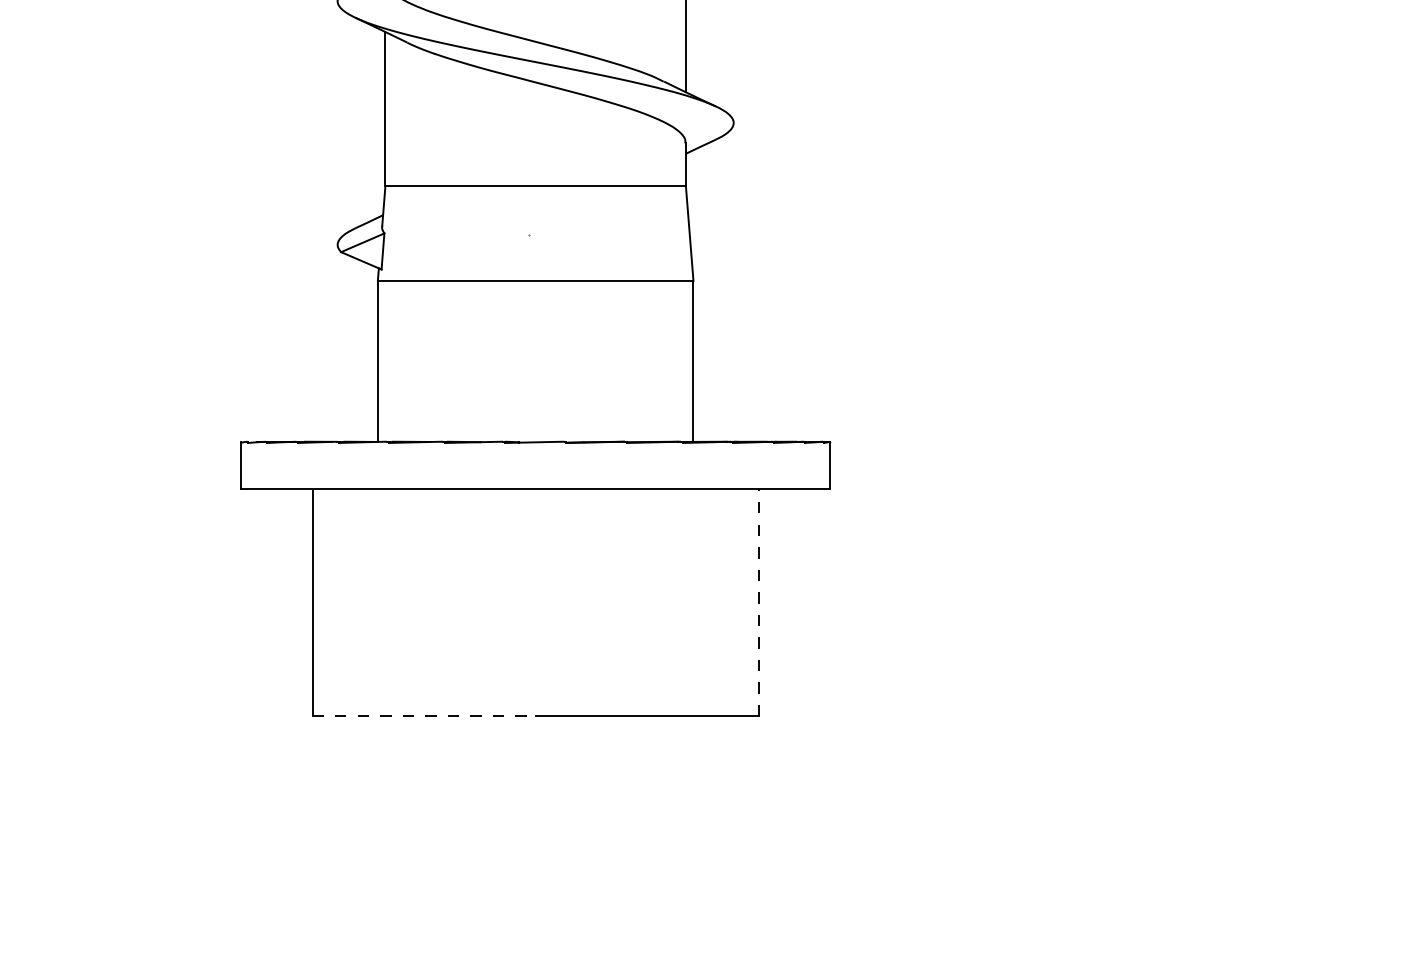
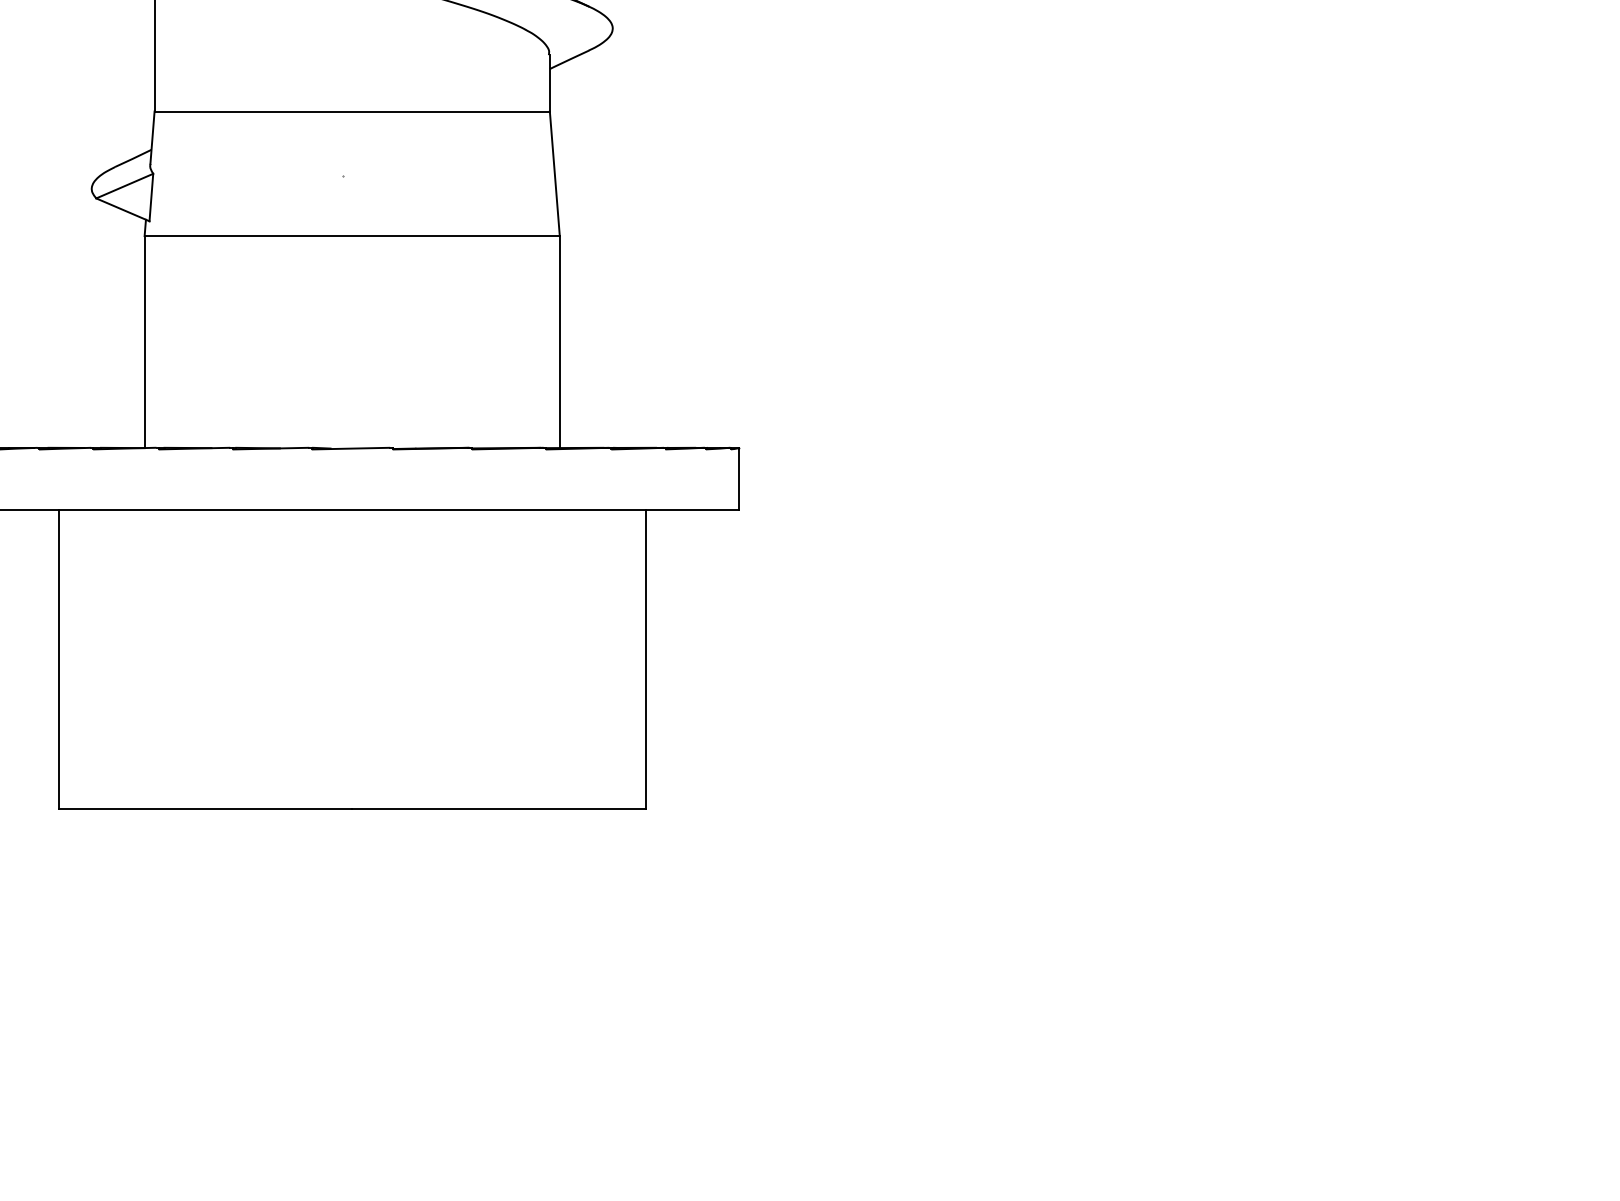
line: (758, 602) -> (645, 659), dashed -> solid
line: (424, 716) -> (205, 809), dashed -> solid

